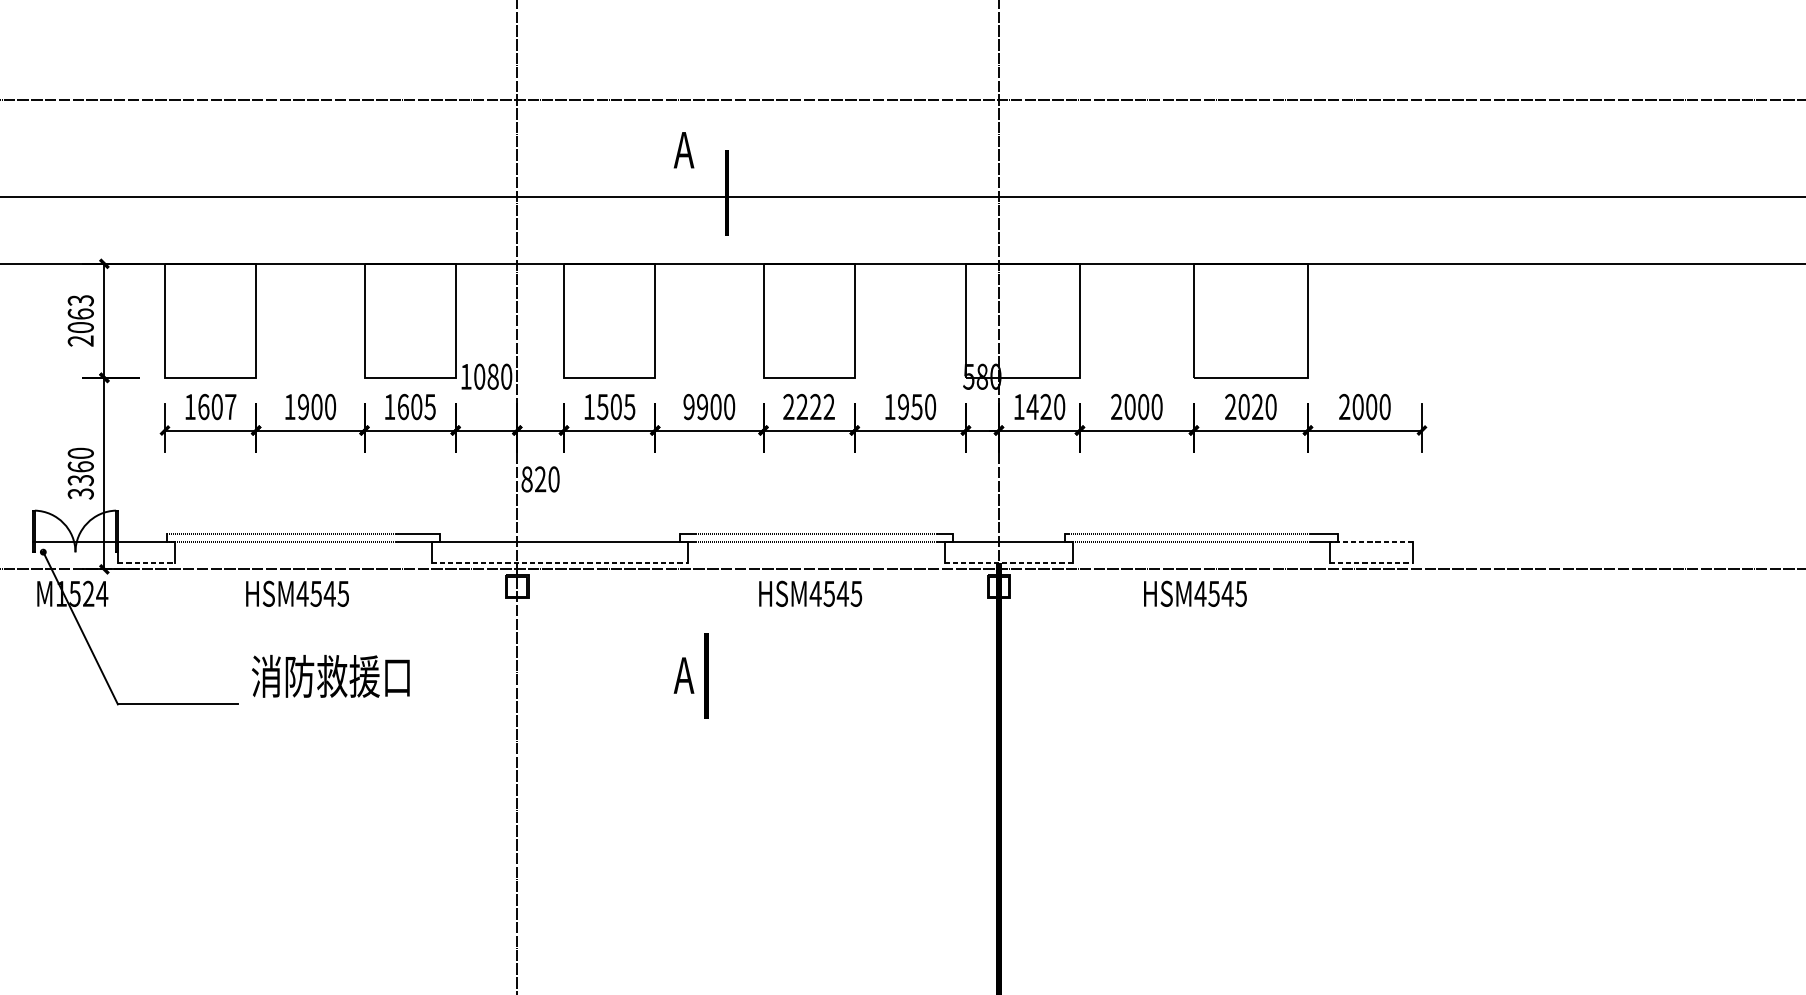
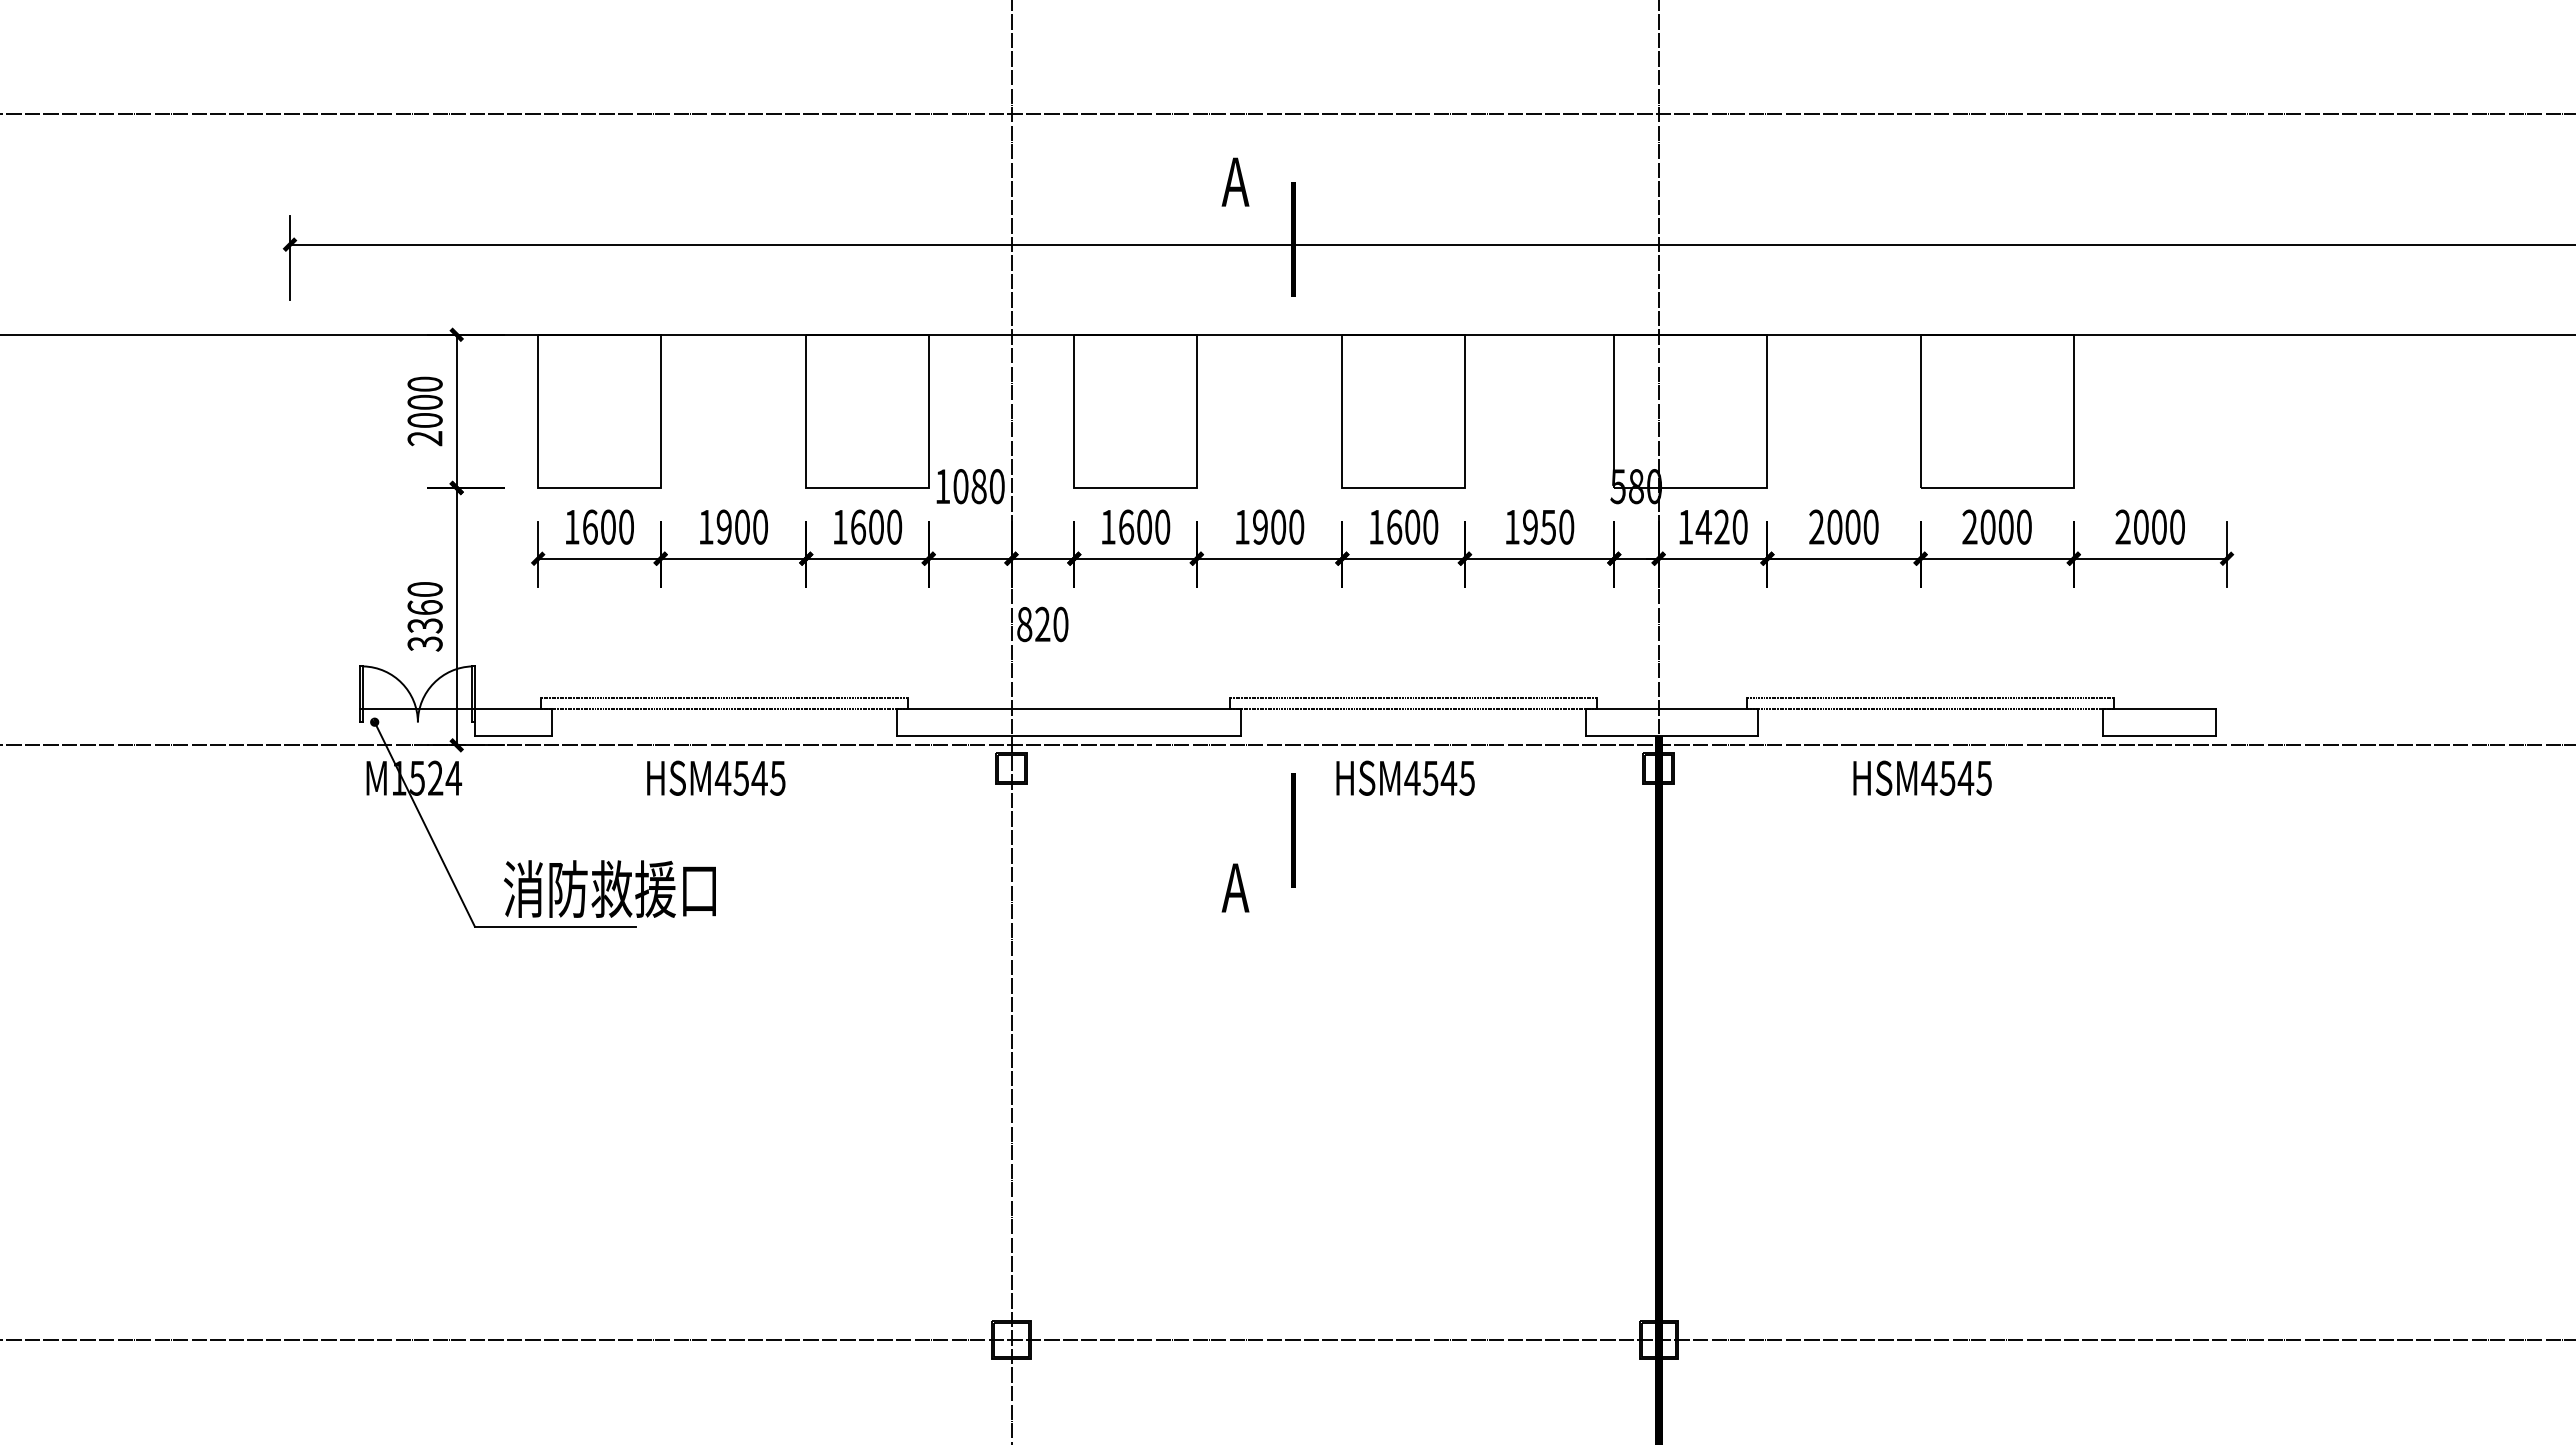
text: (80, 306) -> (424, 392), 2063 -> 2000
text: (230, 406) -> (626, 526), 1607 -> 1600
text: (430, 406) -> (894, 526), 1605 -> 1600
text: (616, 406) -> (1144, 526), 1505 -> 1600
text: (688, 406) -> (1241, 526), 9900 -> 1900
text: (809, 406) -> (1403, 526), 2222 -> 1600
text: (1257, 406) -> (2005, 526), 2020 -> 2000
line: (1371, 541) -> (2158, 708), dashed -> solid
line: (147, 562) -> (514, 736), dashed -> solid
line: (560, 562) -> (1069, 736), dashed -> solid
line: (1009, 562) -> (1672, 736), dashed -> solid
line: (1371, 562) -> (2159, 736), dashed -> solid
text: (330, 675) -> (609, 888), moved
line: (706, 675) -> (1293, 830), moved

